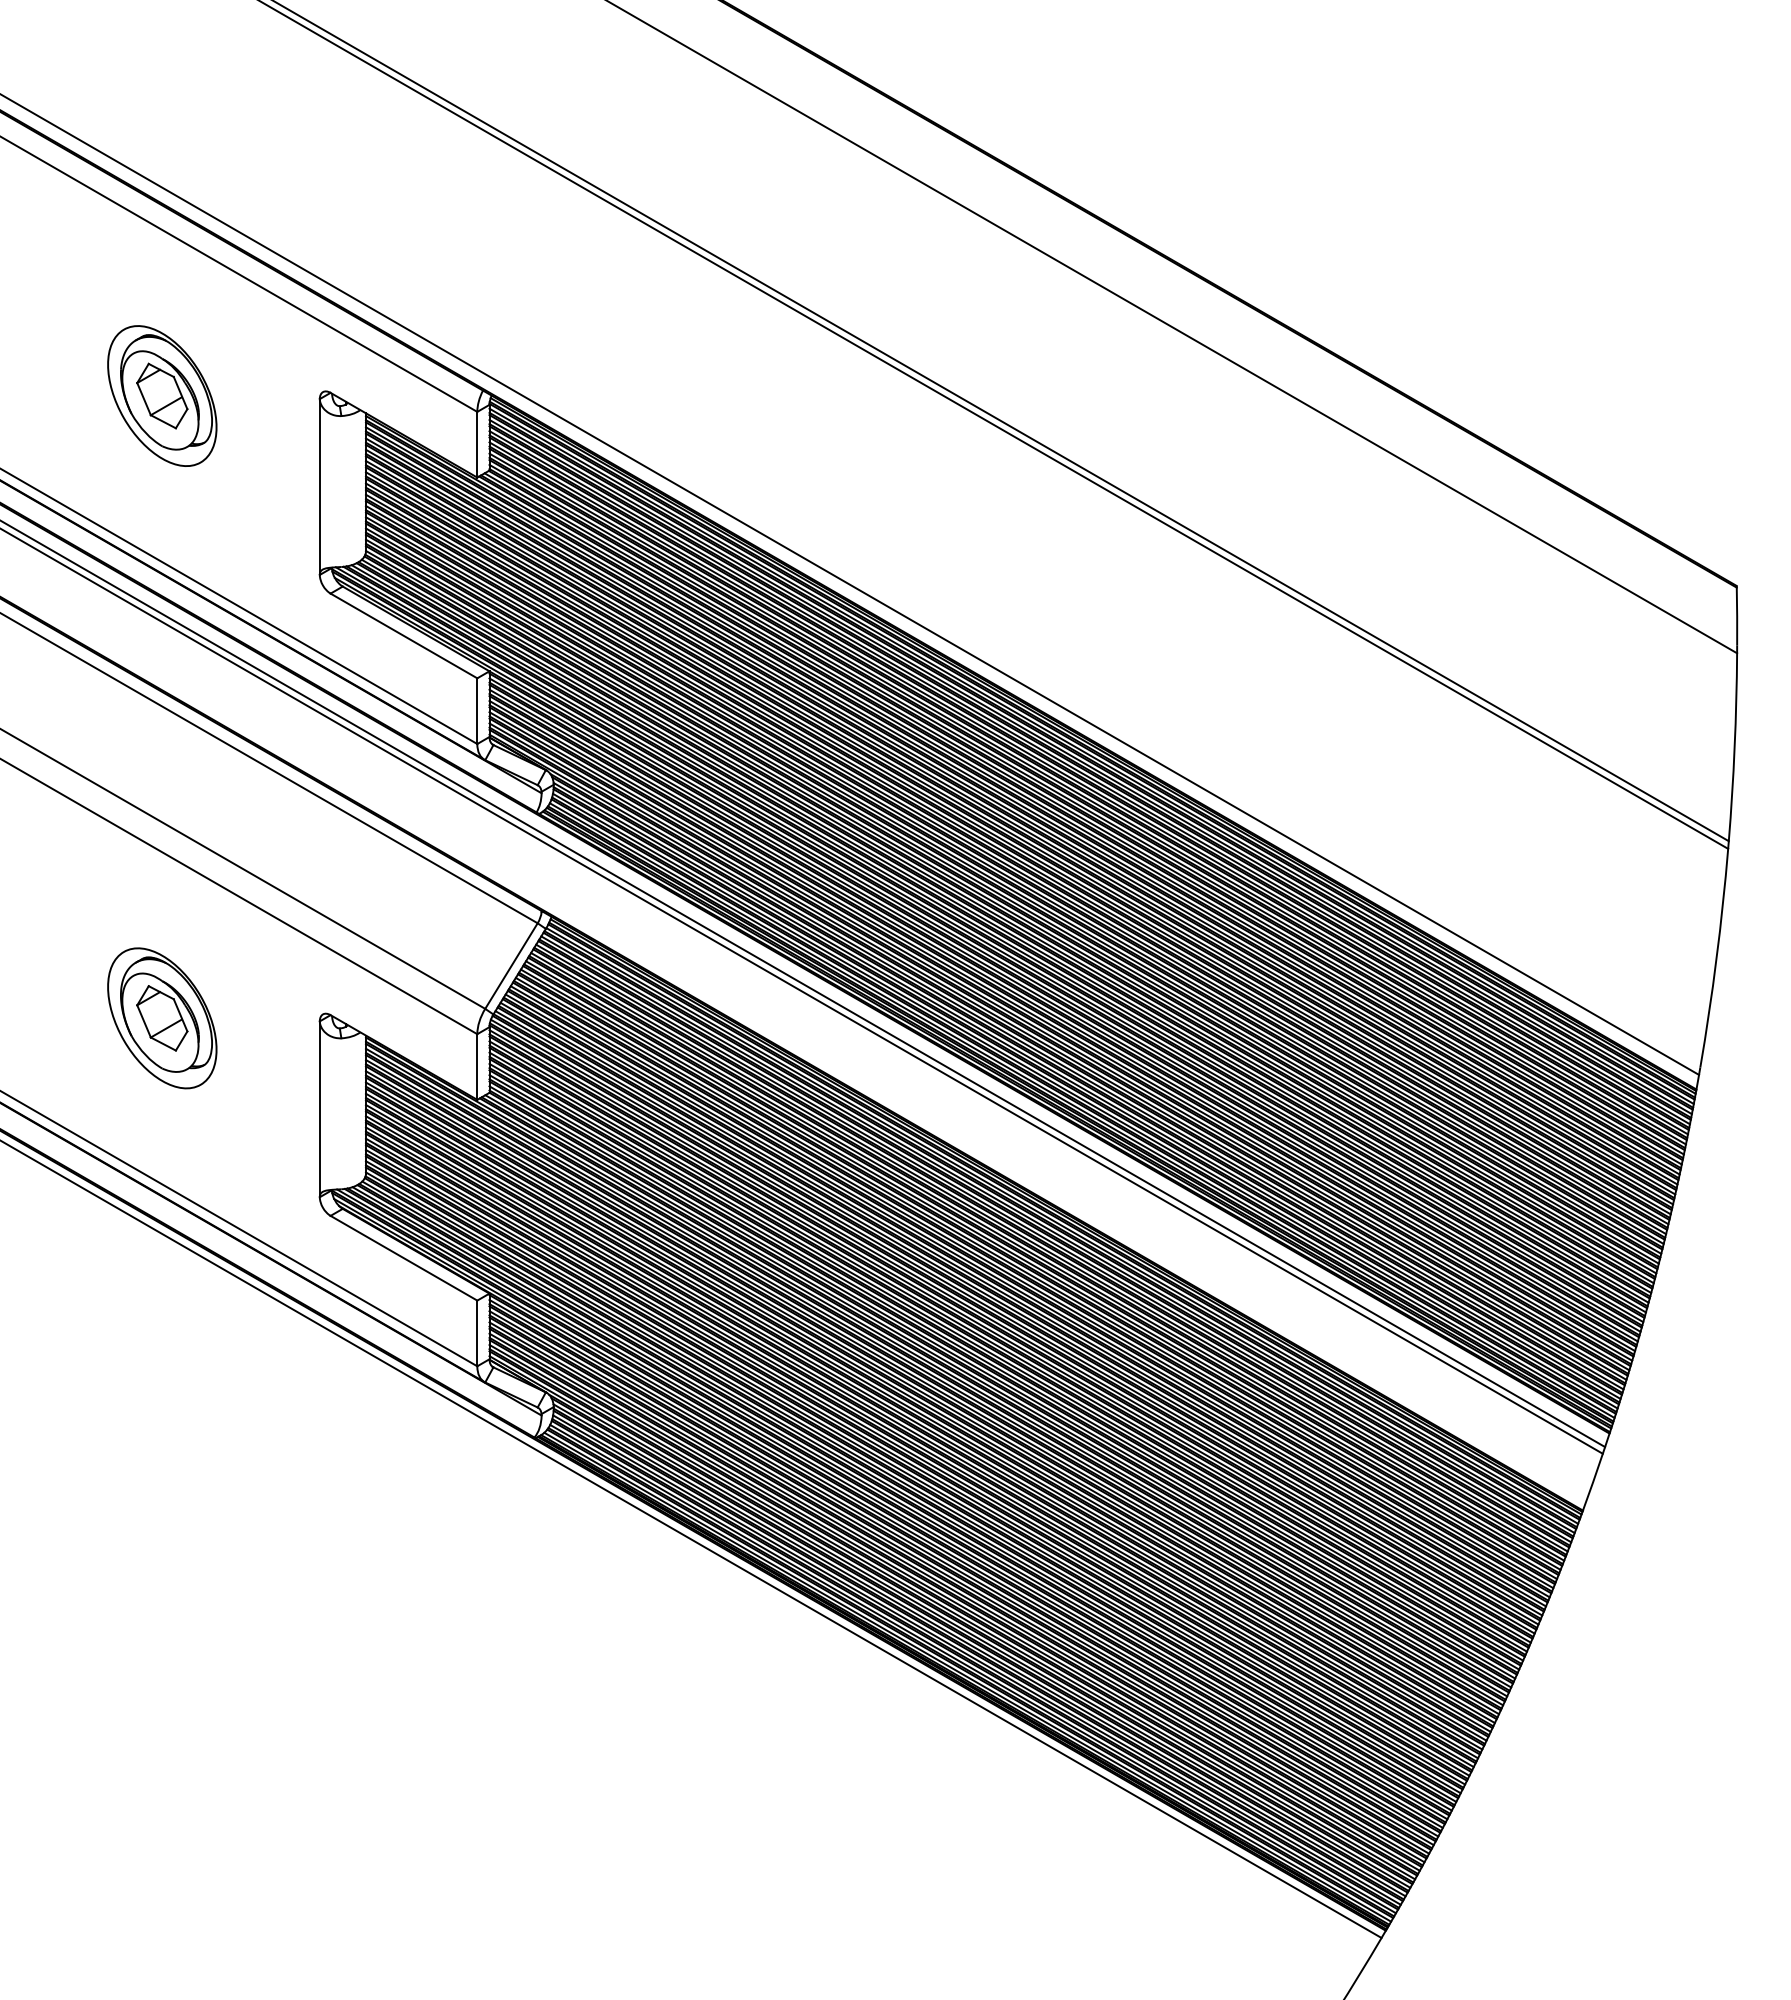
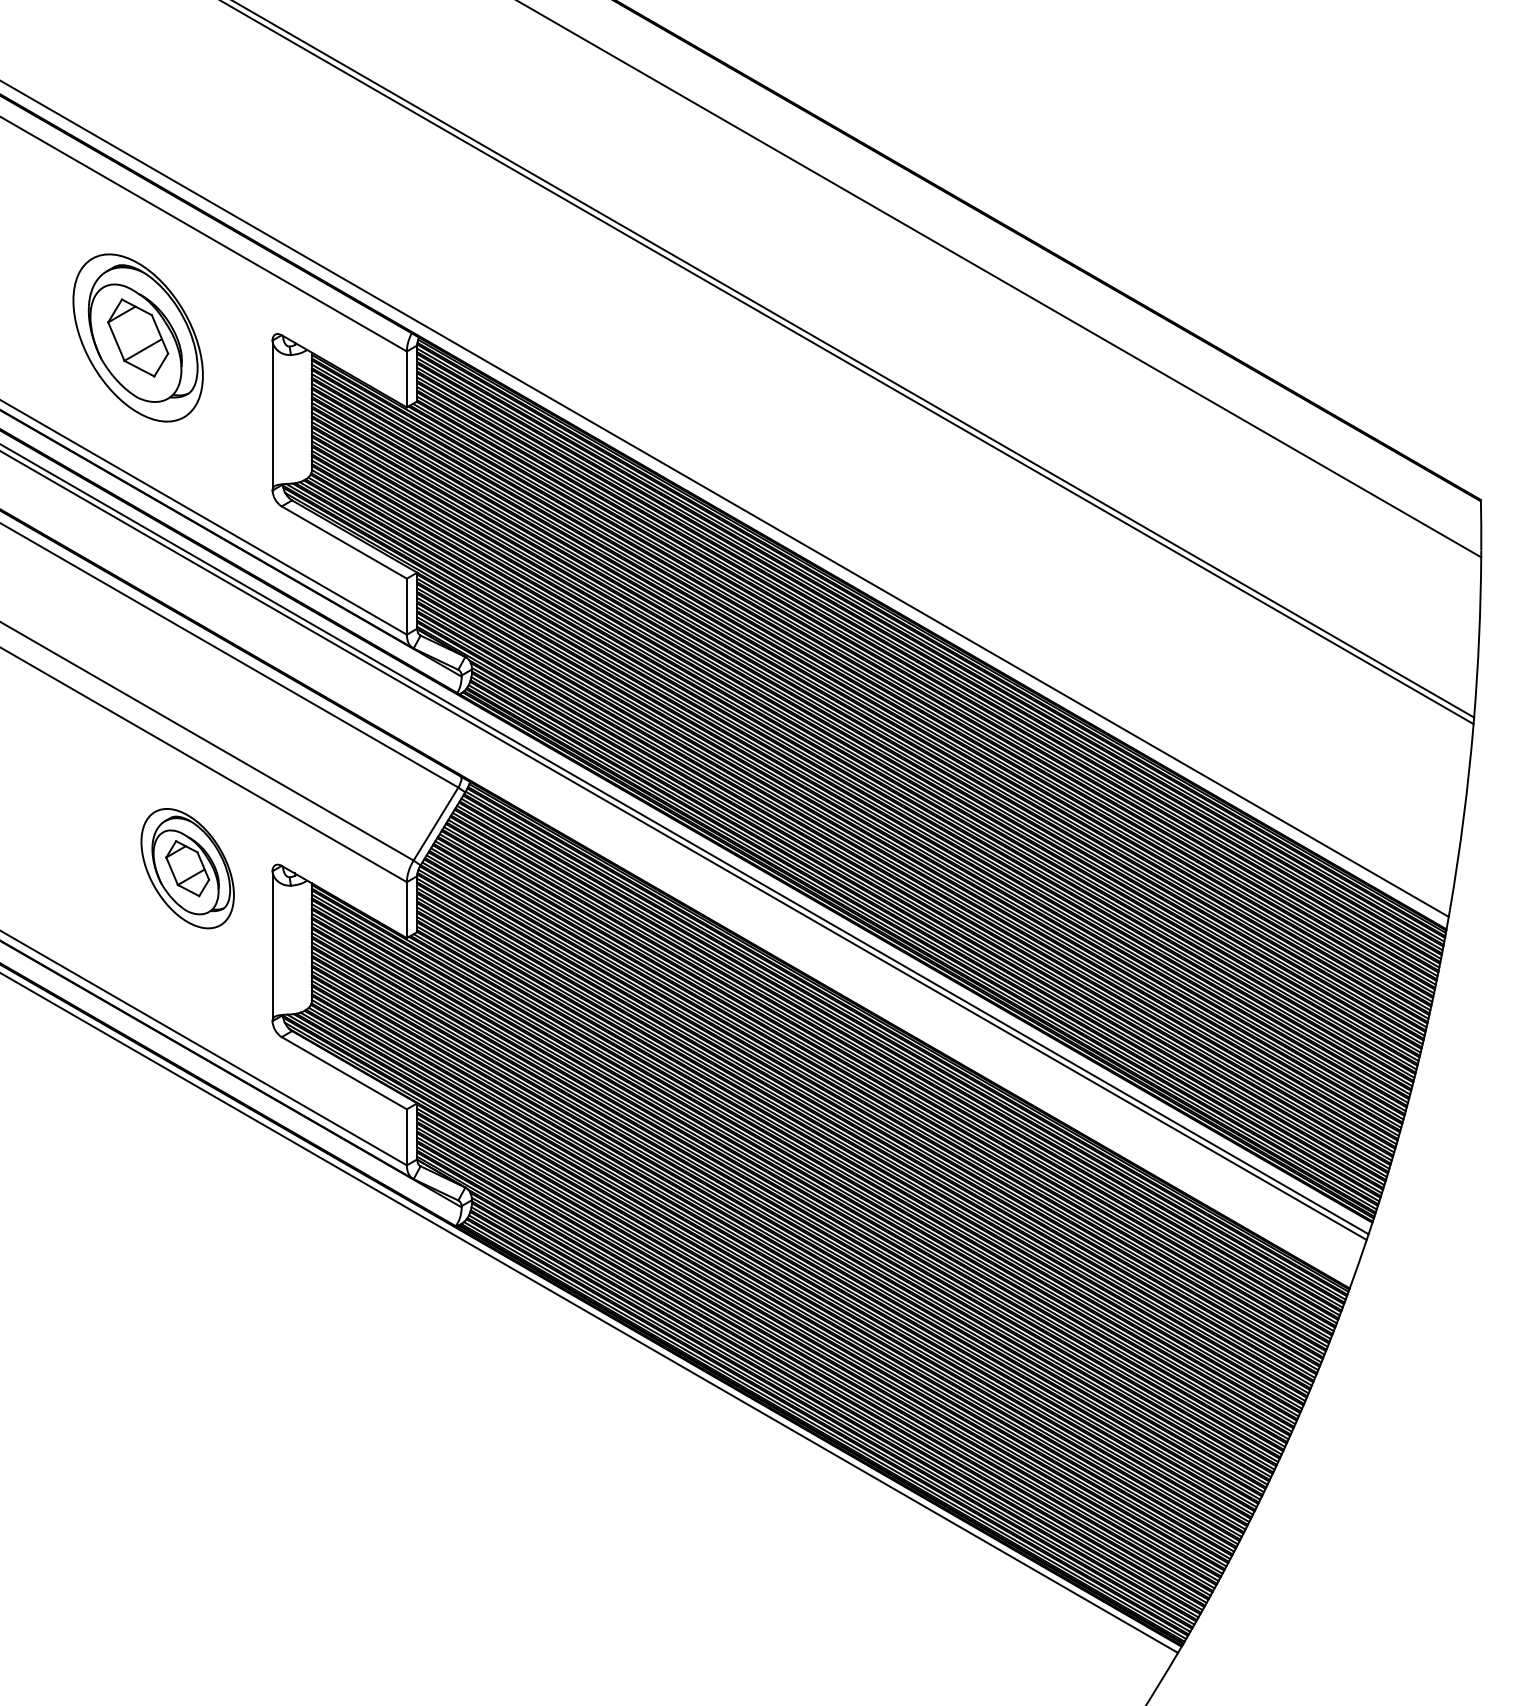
part: (162, 395) -> (138, 337), size x1.4
part: (162, 1018) -> (187, 868), moved

